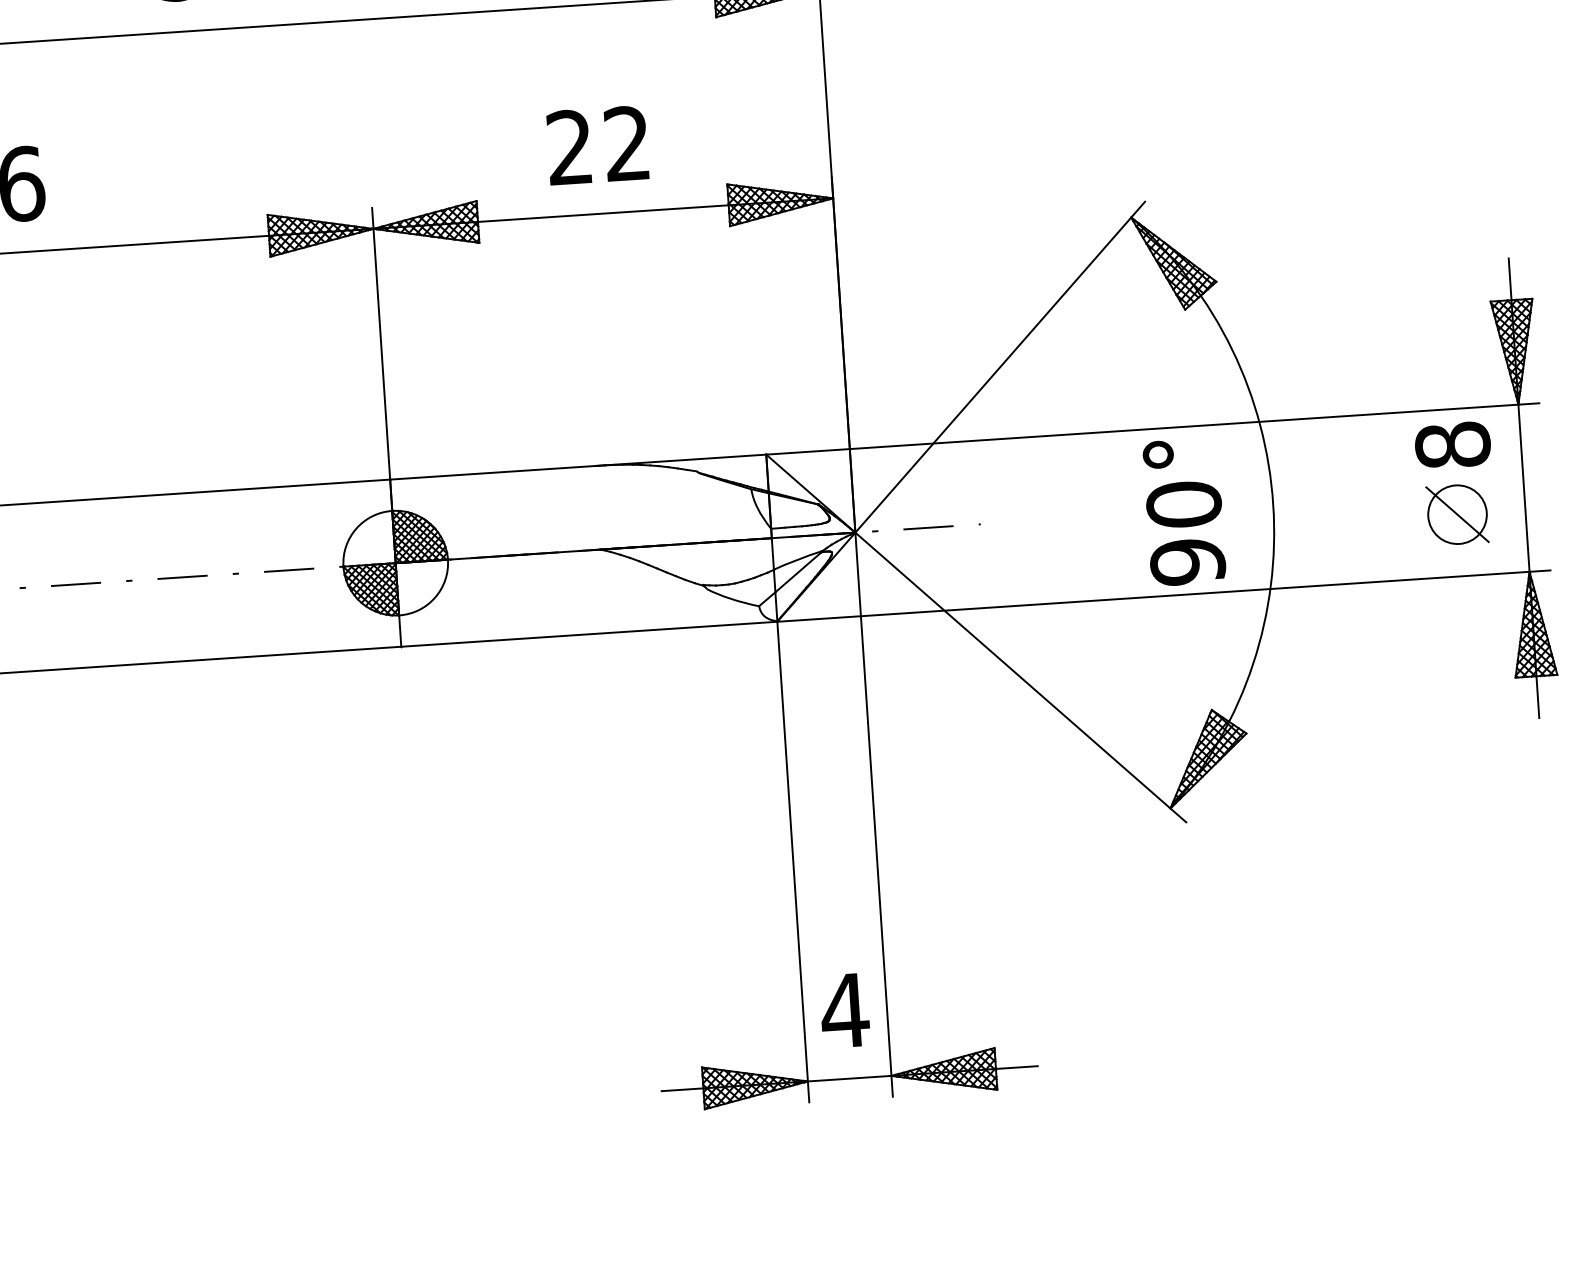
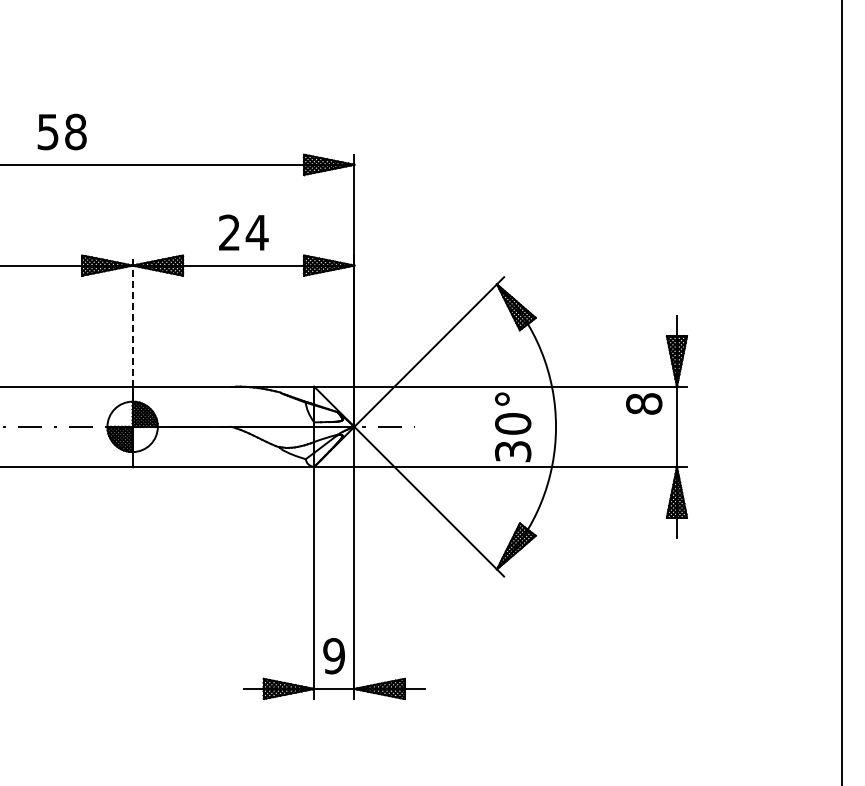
text: (625, 143) -> (256, 232), 22 -> 24
line: (380, 344) -> (132, 321), solid -> dashed
part: (1458, 514) -> (644, 437), removed
text: (1188, 561) -> (513, 451), 90° -> 30°
text: (843, 1011) -> (333, 656), 4 -> 9

